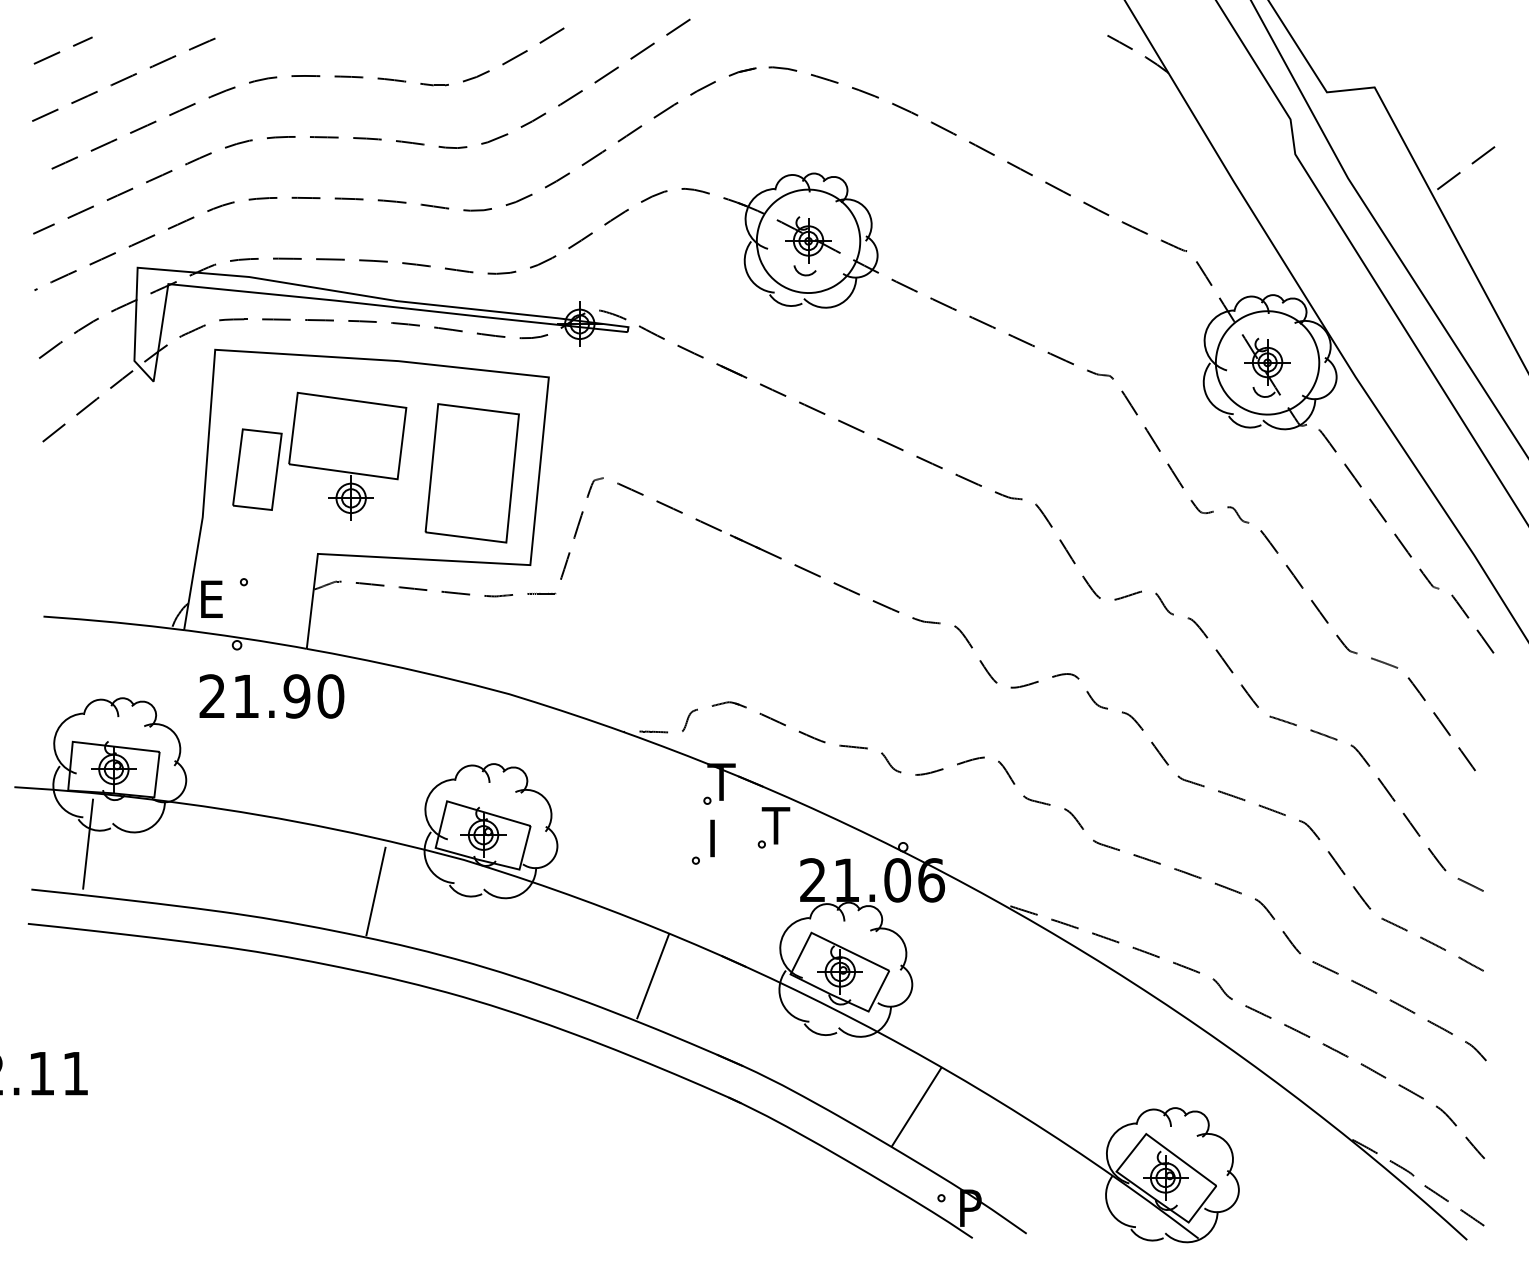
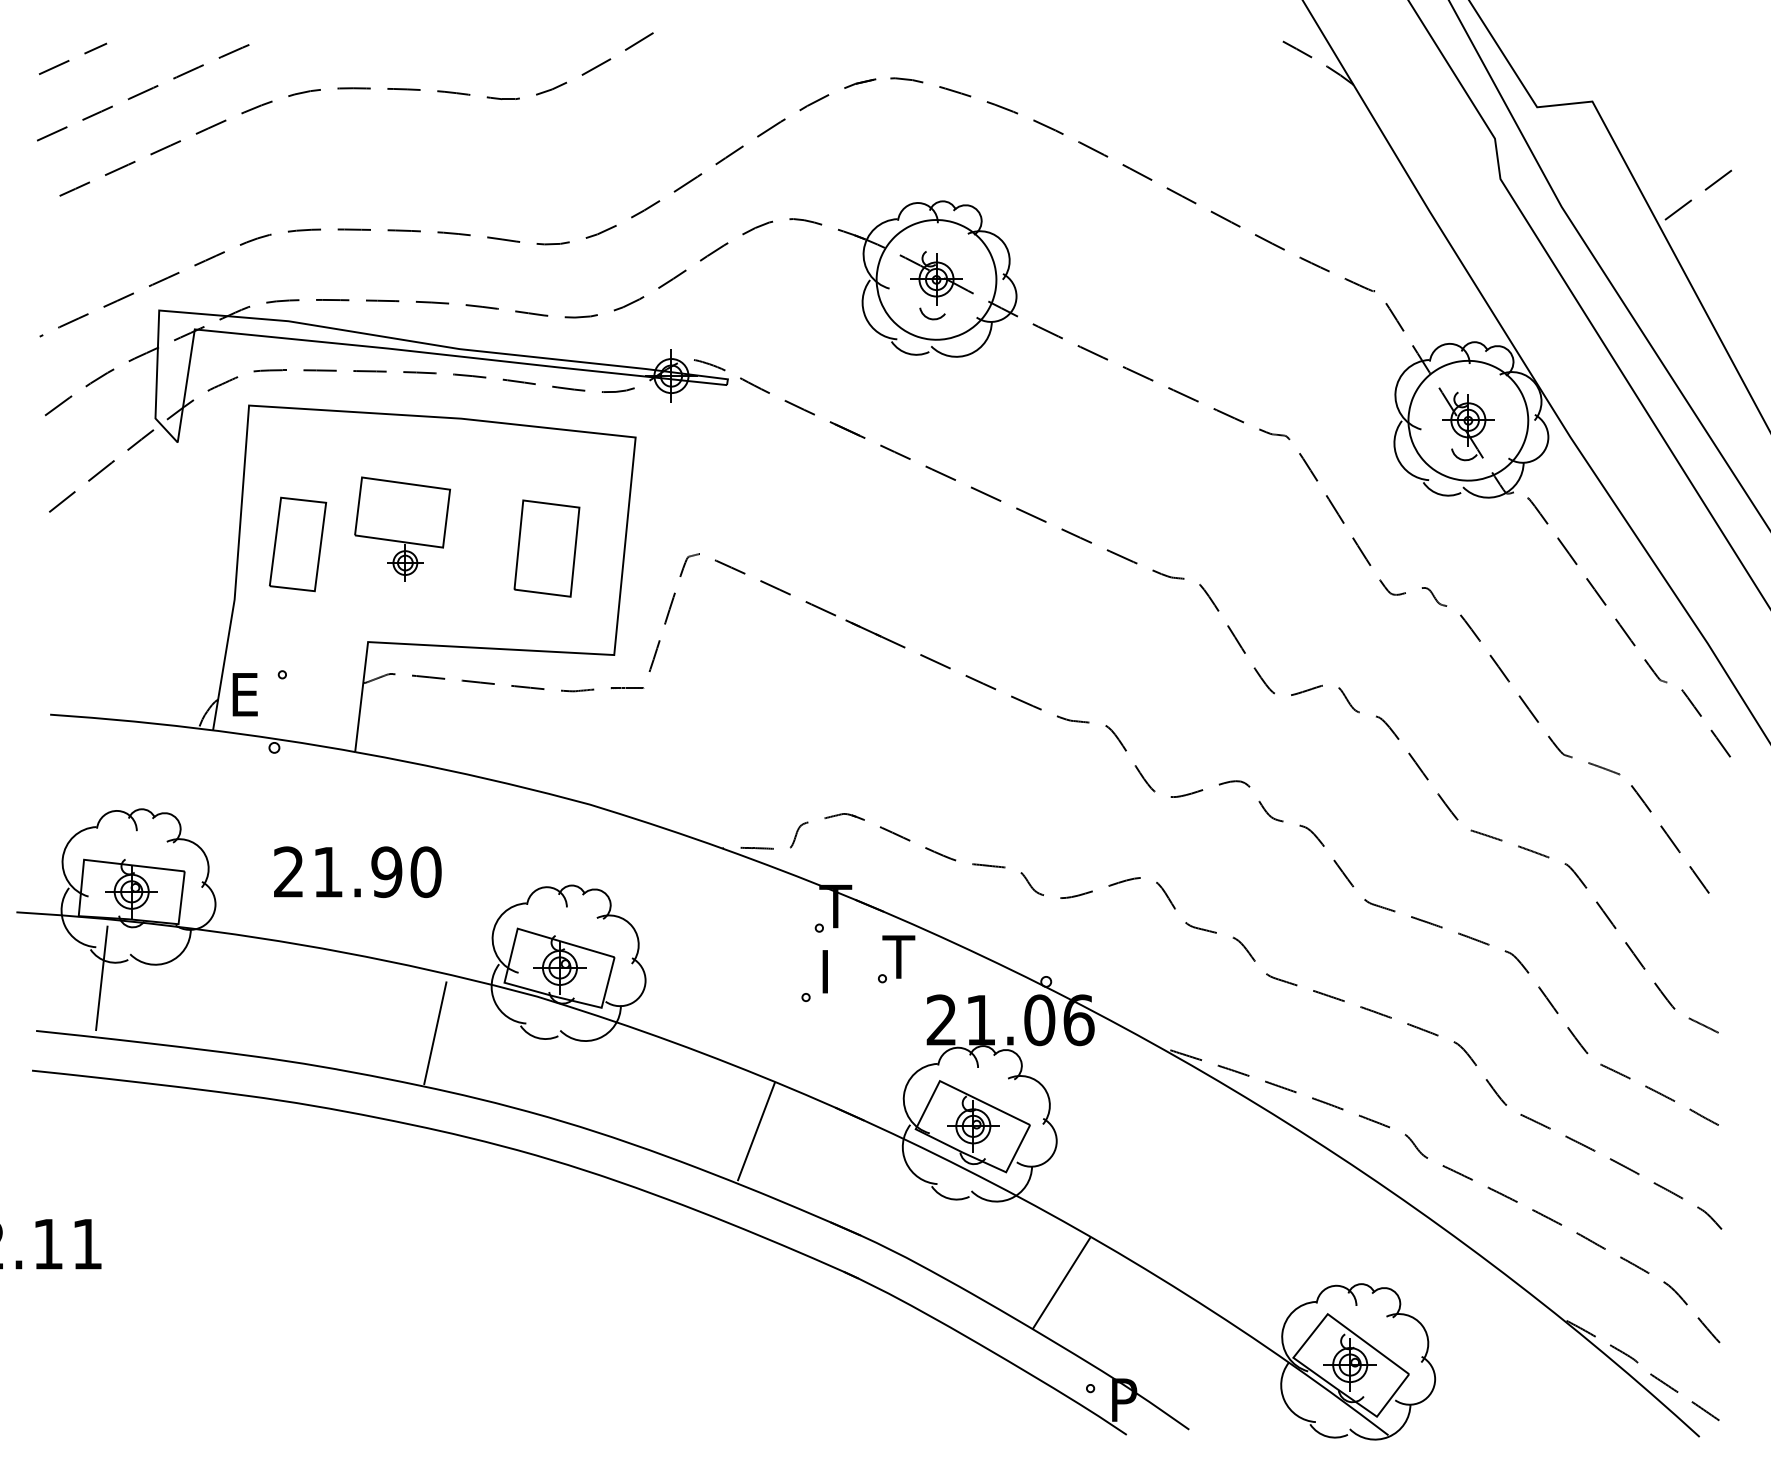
curve: (361, 137) -> (418, 159), removed
part: (347, 455) -> (402, 528), size x0.7
part: (471, 473) -> (546, 548), size x0.6
text: (271, 696) -> (357, 872), moved

